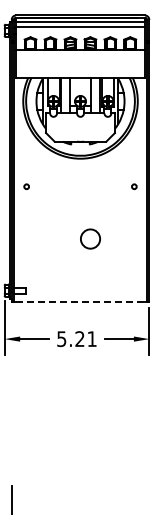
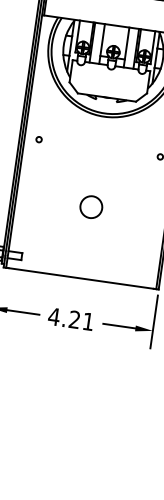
circle: (90, 238) -> (91, 206), moved
line: (81, 302) -> (82, 278), dashed -> solid
text: (61, 339) -> (53, 317), 5.21 -> 4.21

